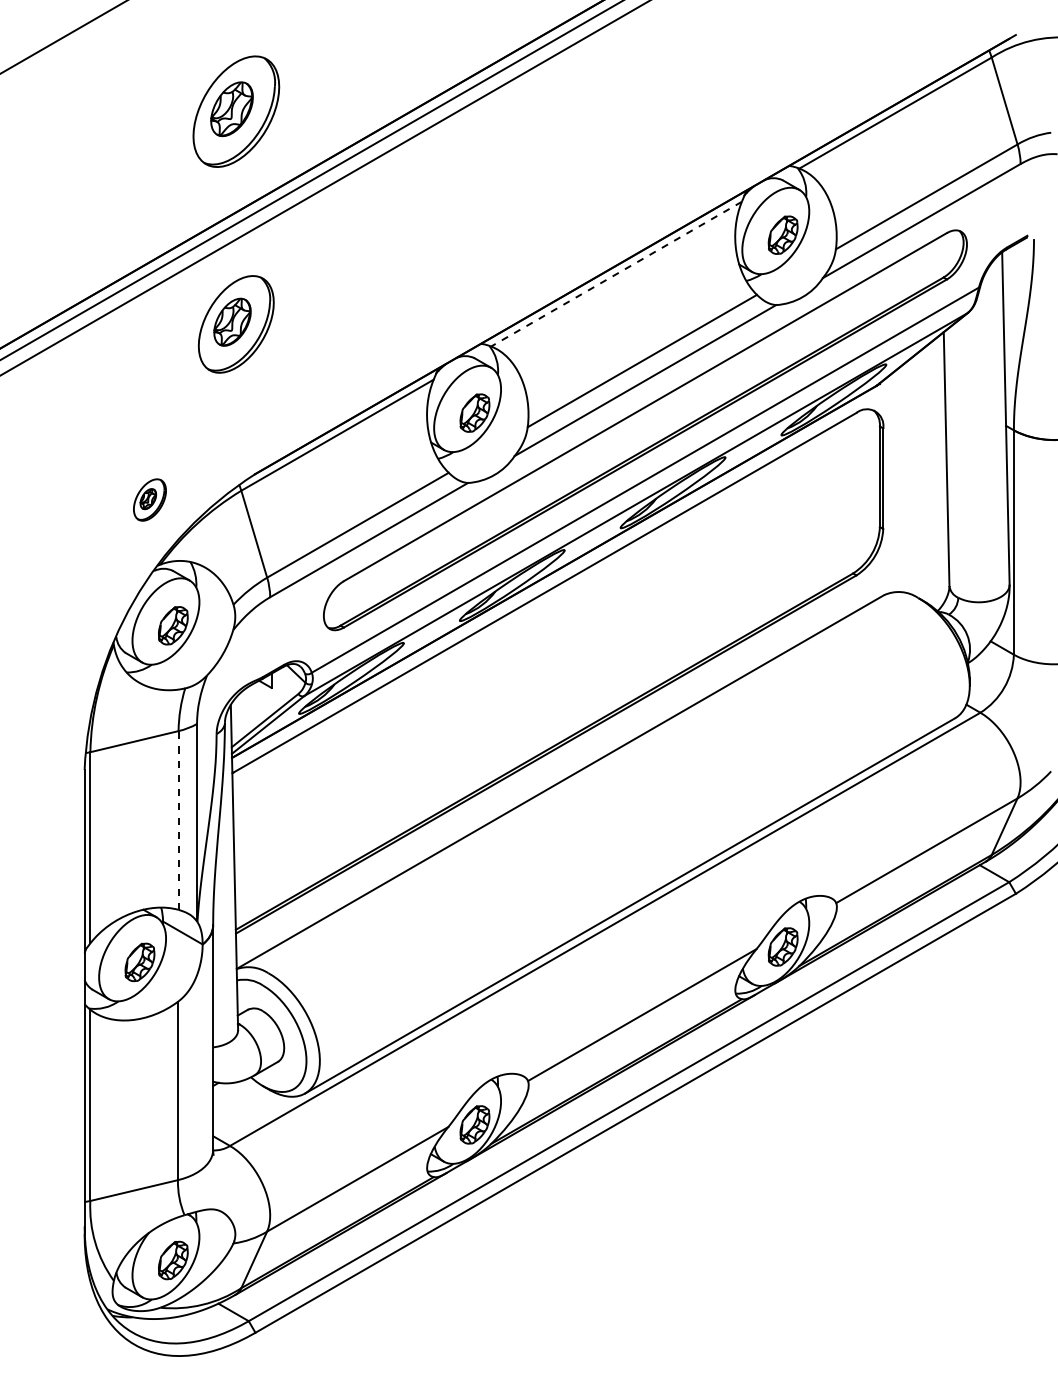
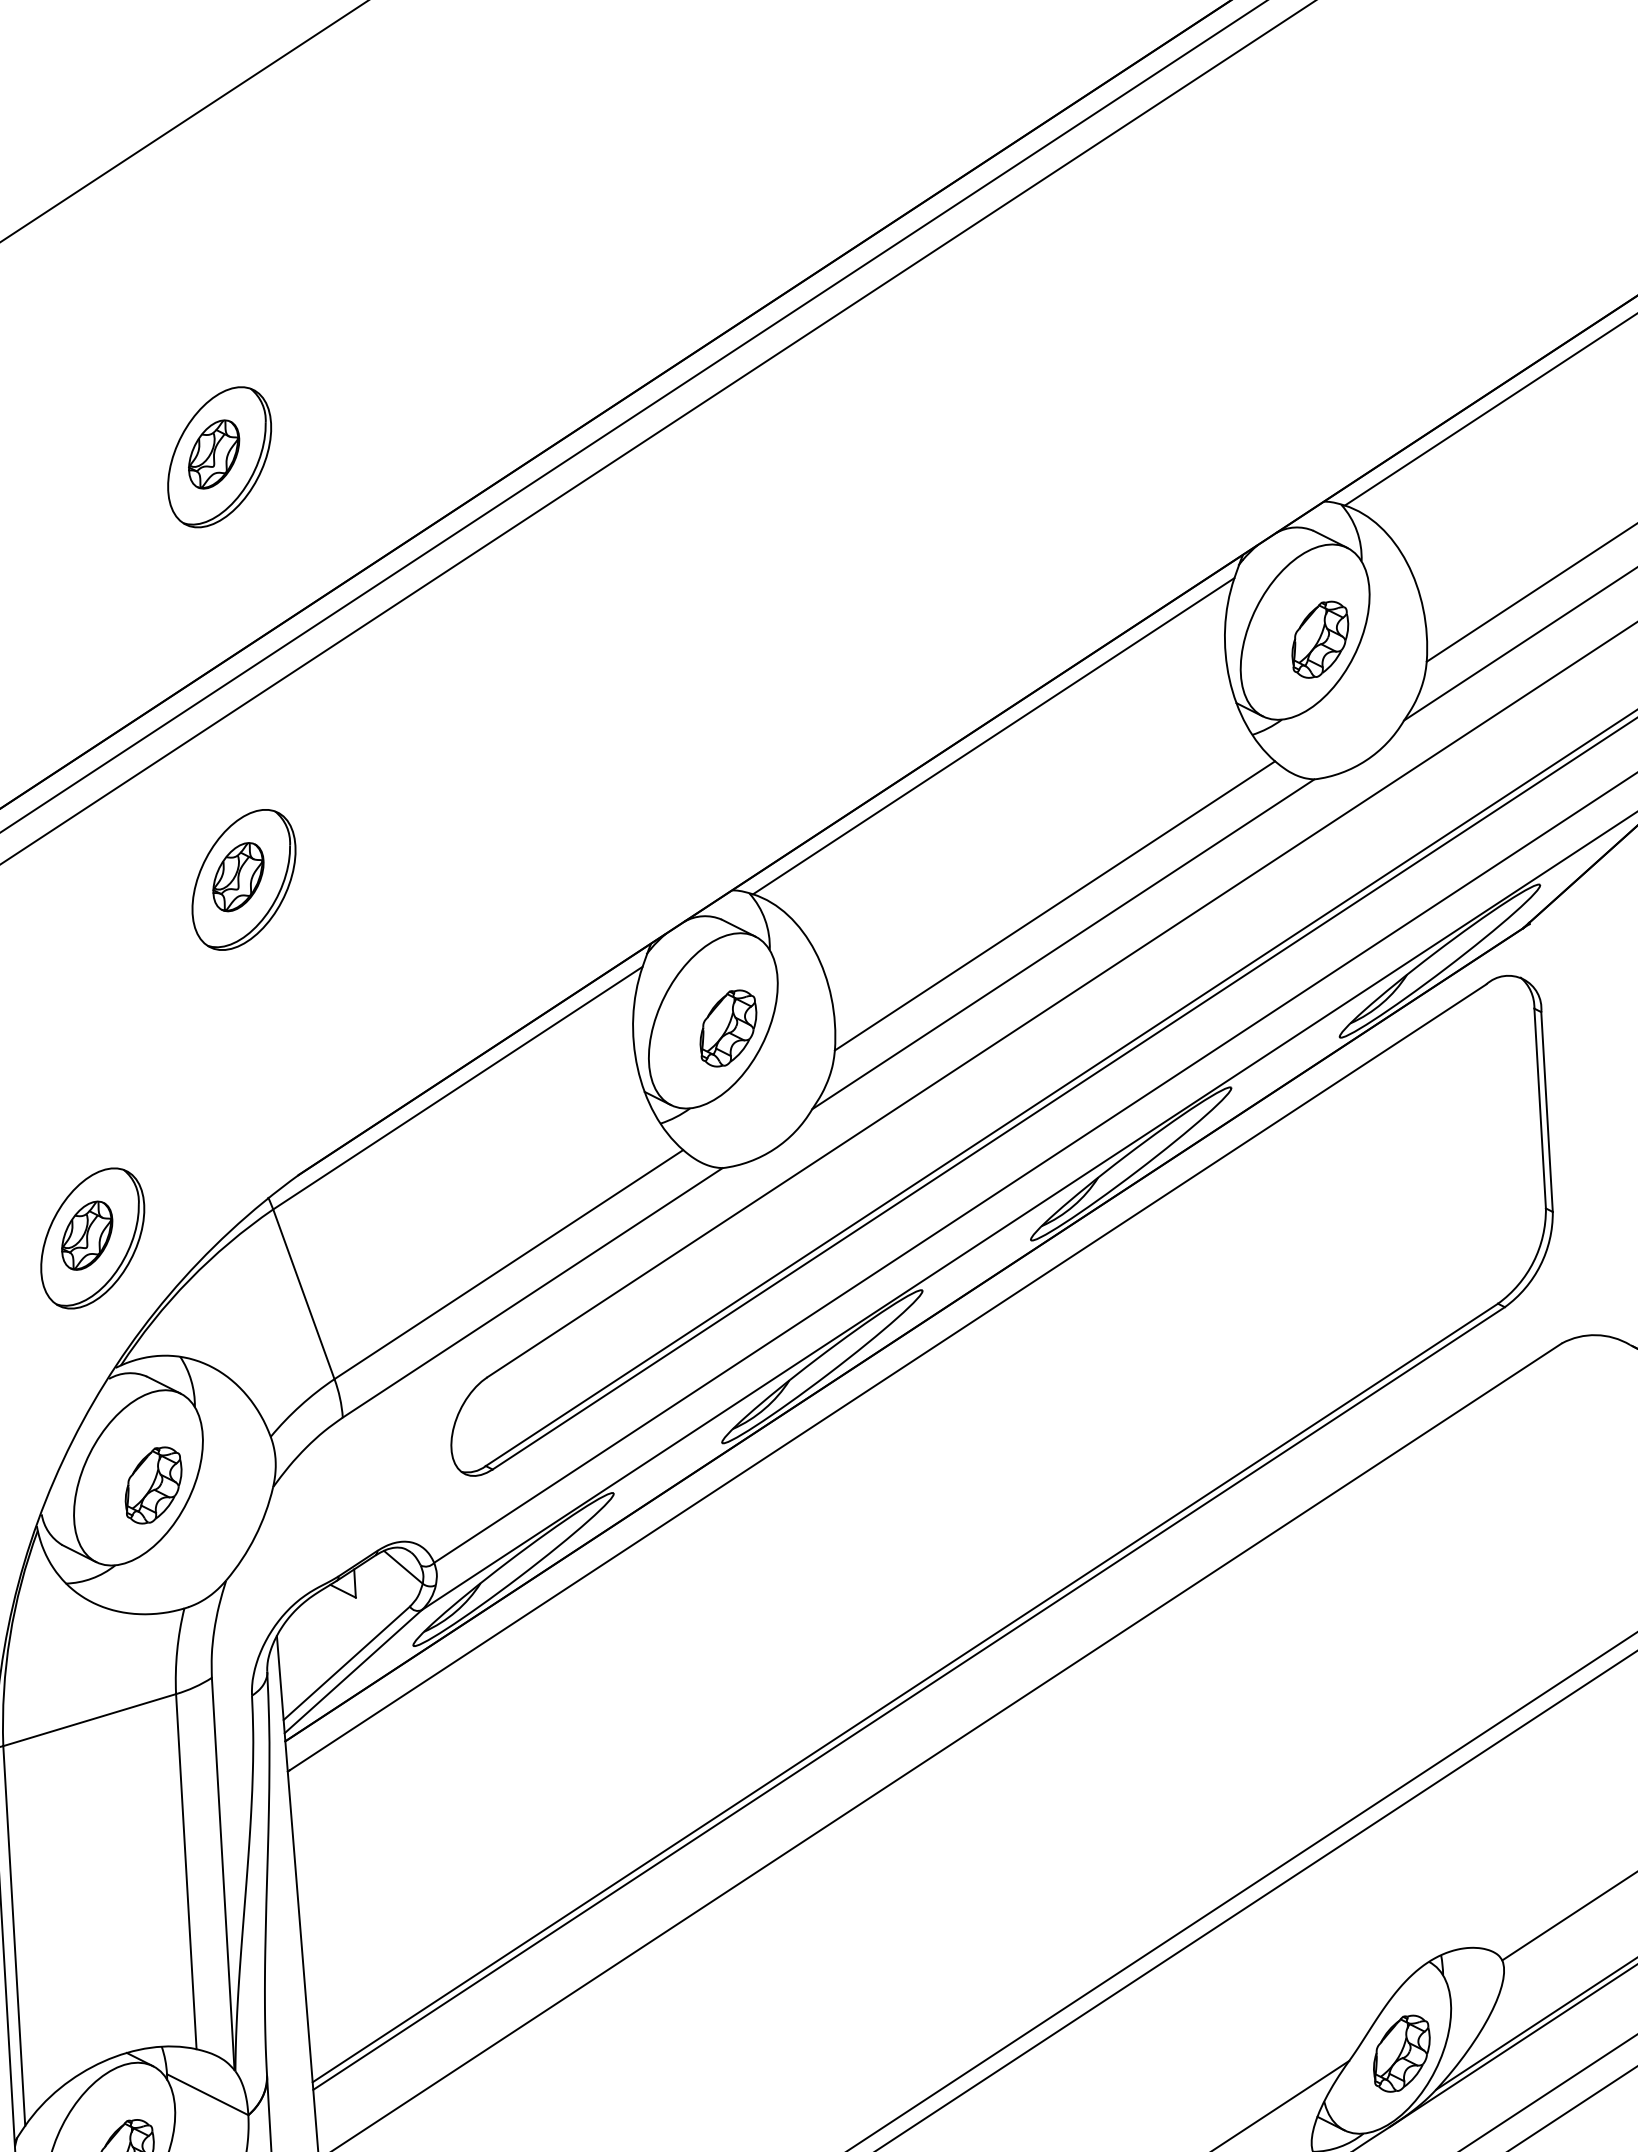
part: (235, 111) -> (218, 456), size x0.62
line: (616, 274) -> (993, 736), dashed -> solid
part: (235, 324) -> (242, 879), size x0.71
part: (149, 499) -> (91, 1237), size x1.67
line: (178, 820) -> (186, 1871), dashed -> solid

